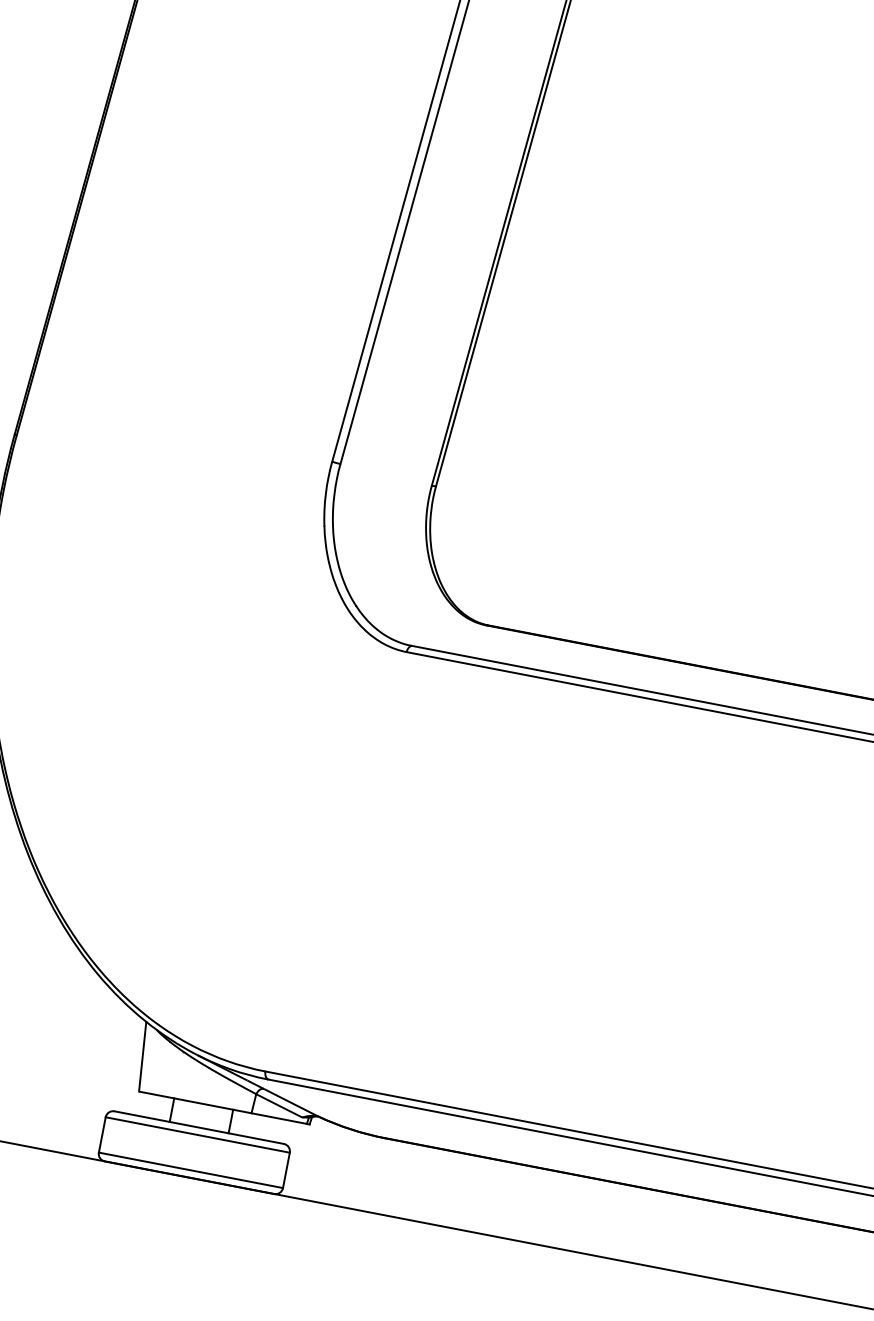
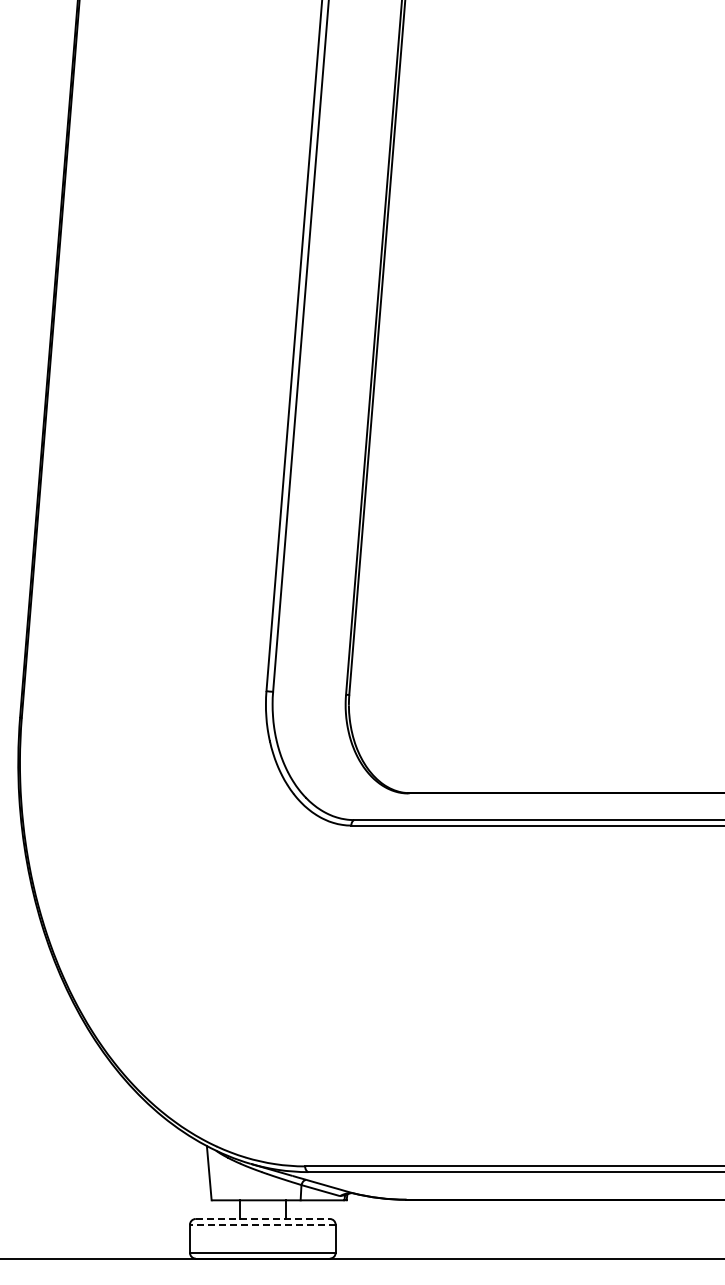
line: (200, 1127) -> (263, 1218), solid -> dashed
line: (197, 1134) -> (262, 1224), solid -> dashed

